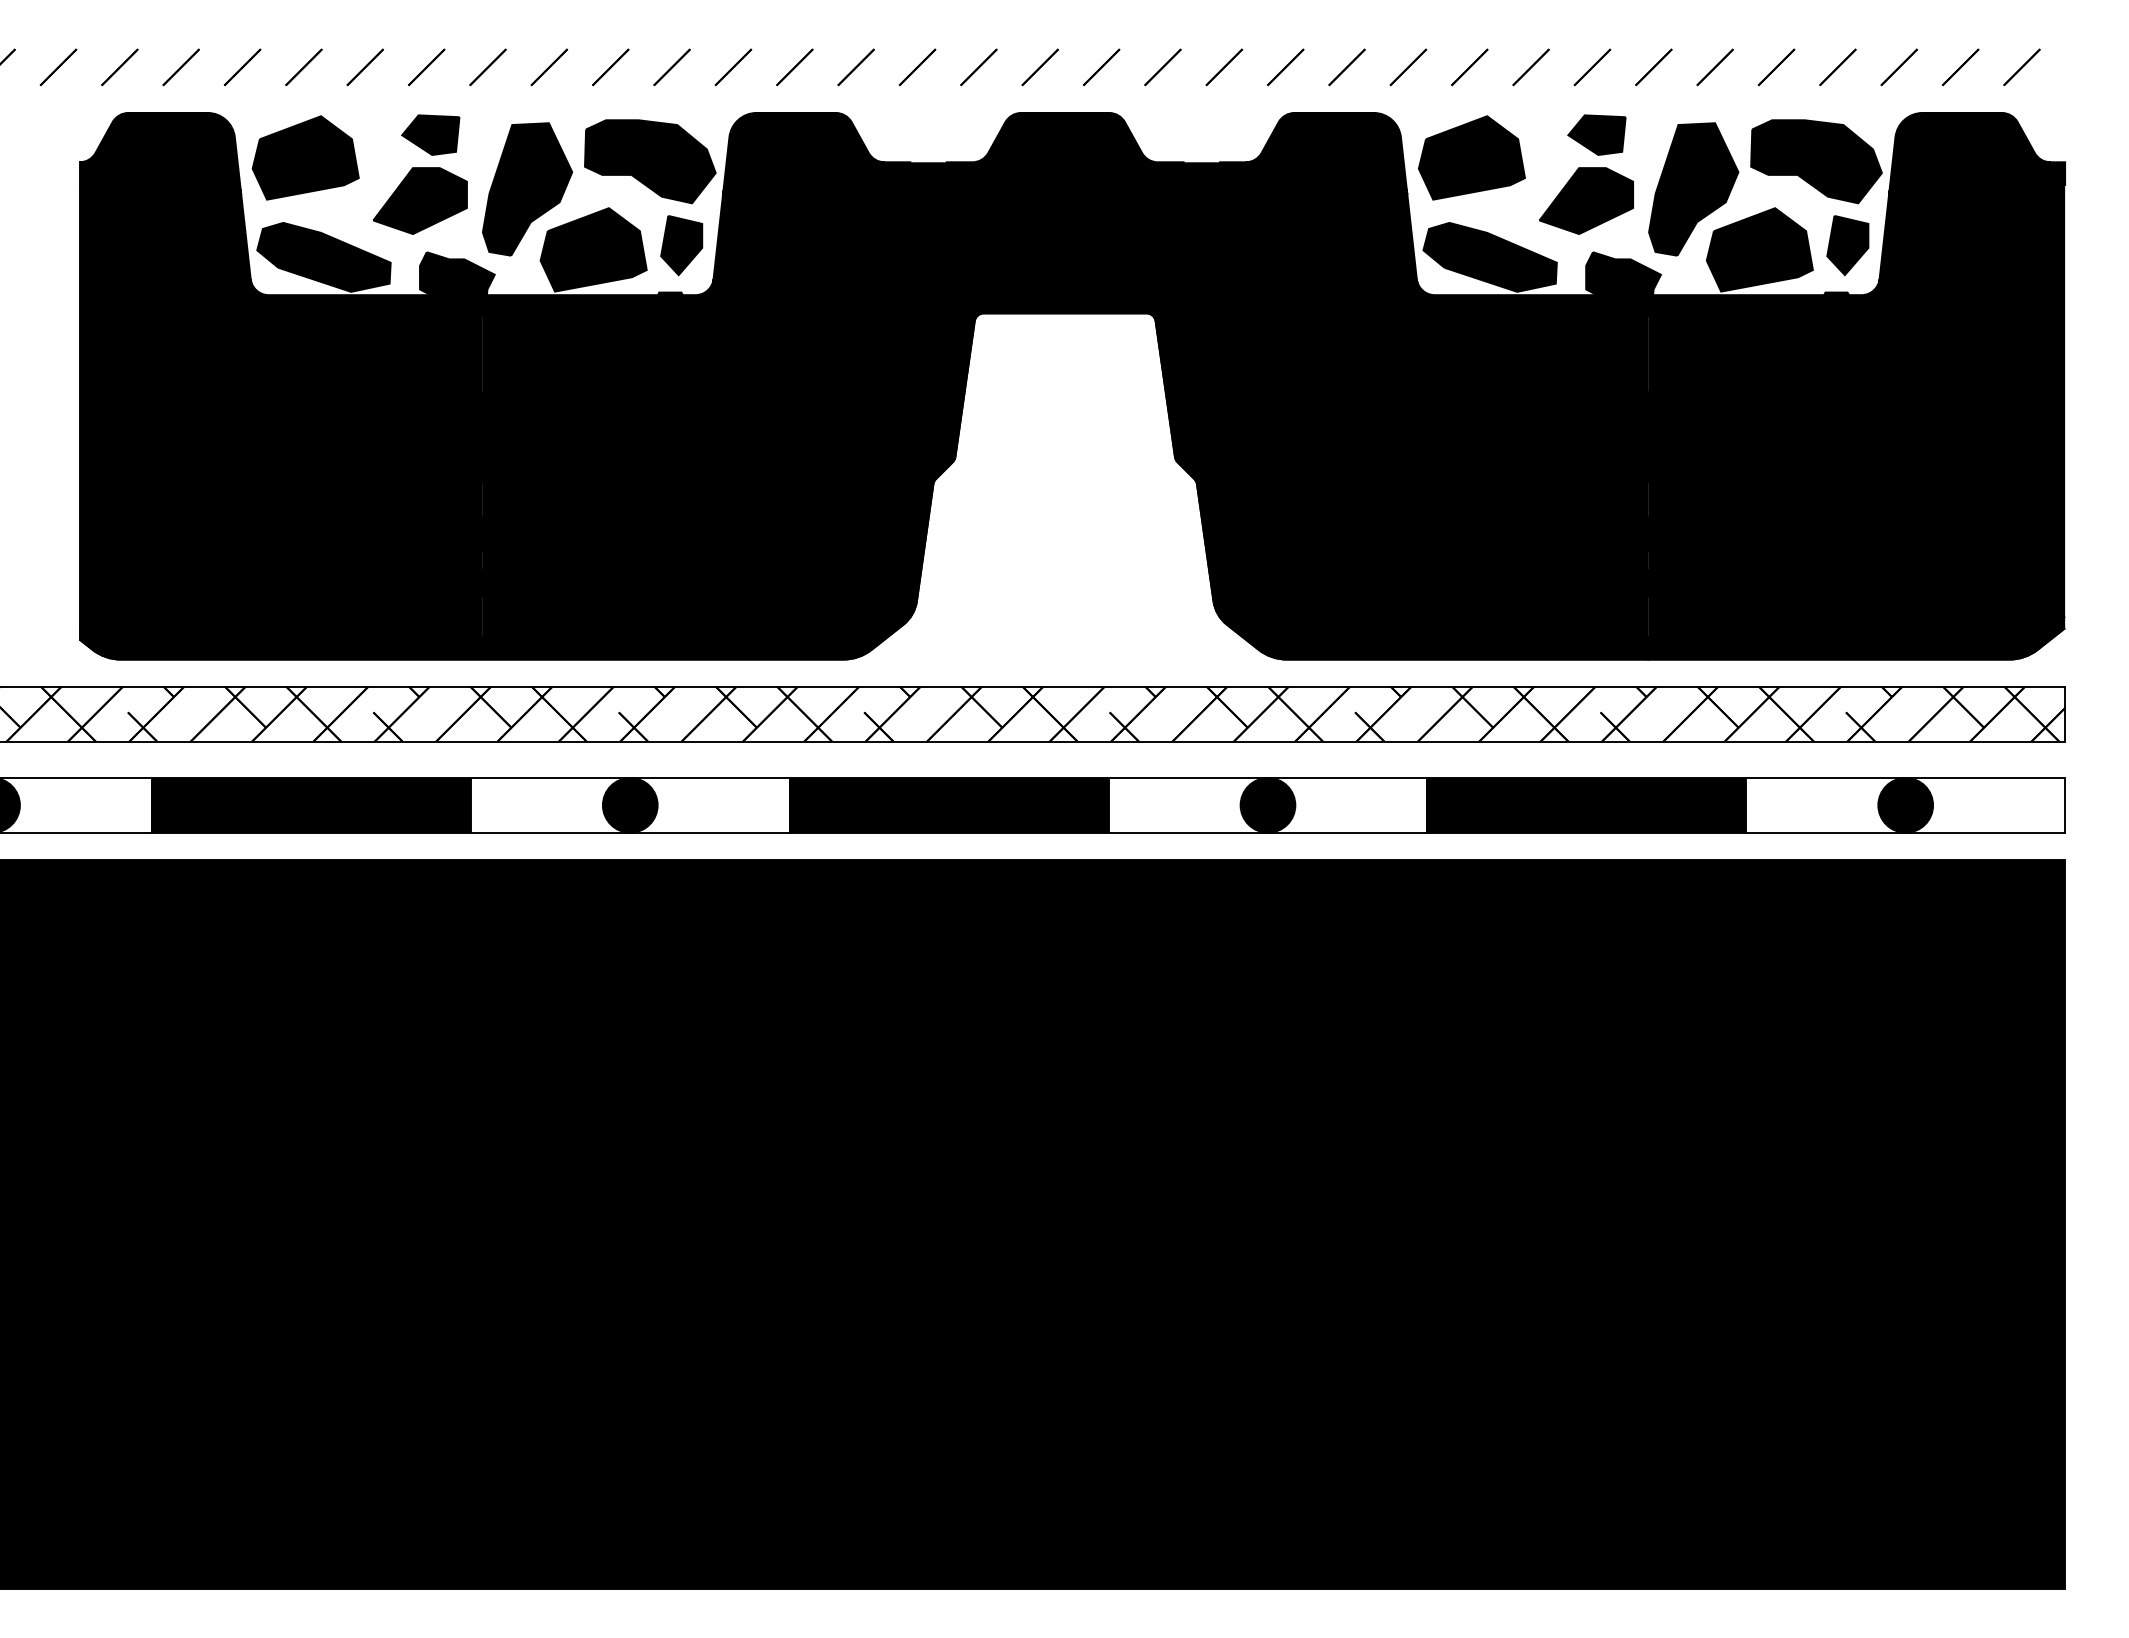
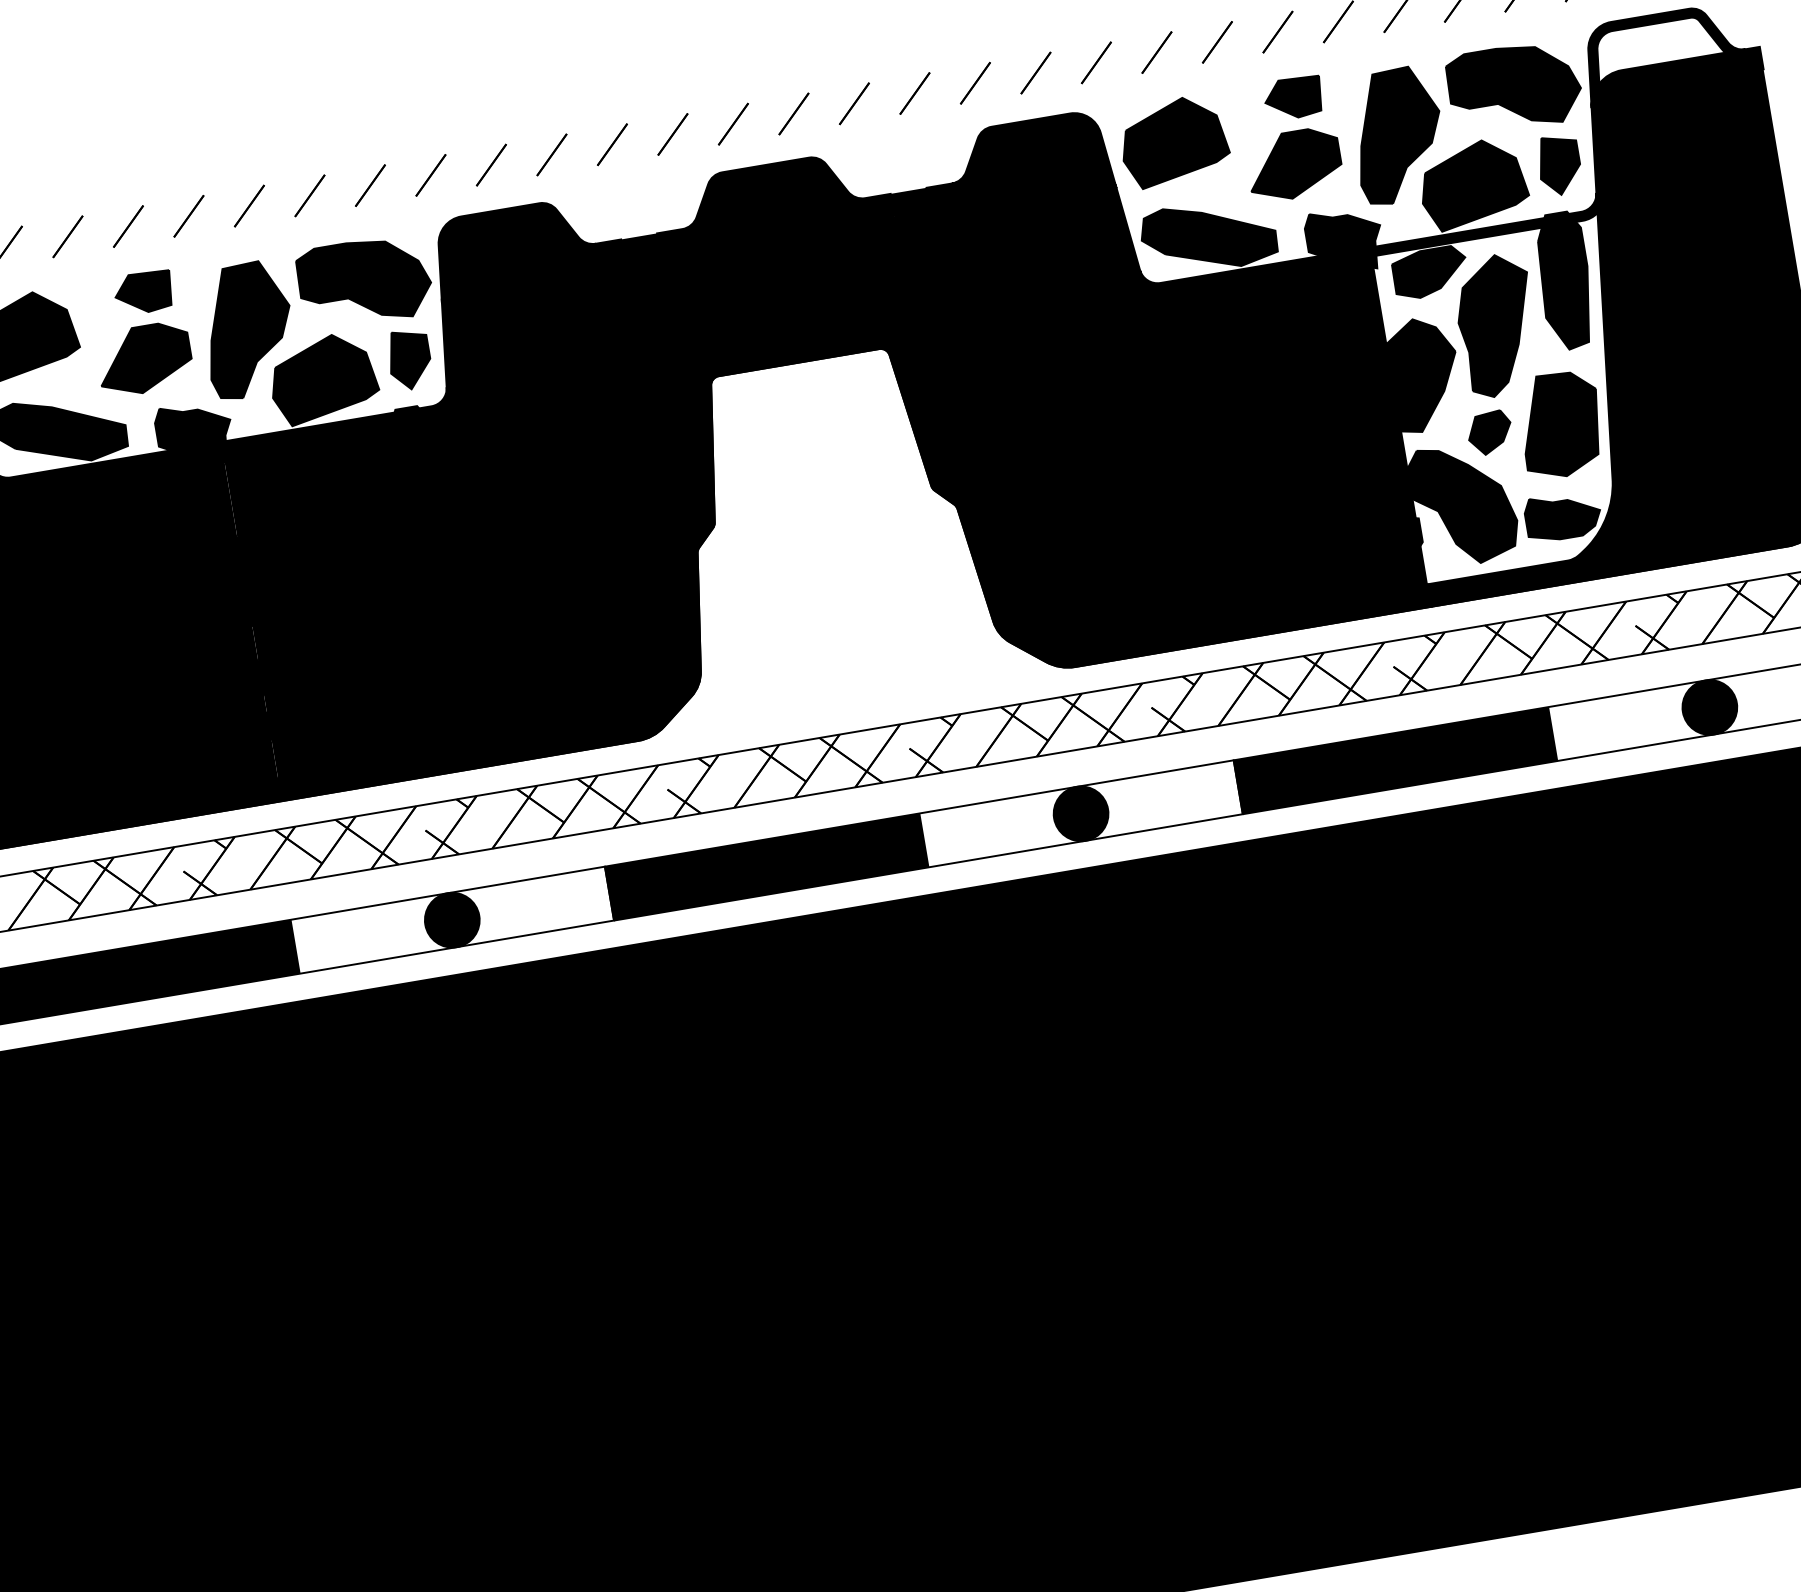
fill: (1965, 146) -> (1658, 47), removed
fill: (1762, 467) -> (1512, 398), removed

